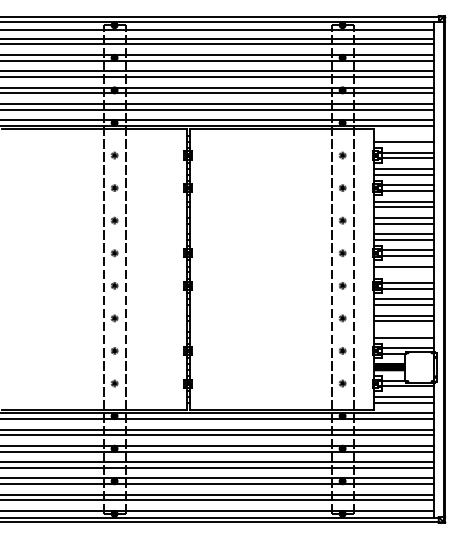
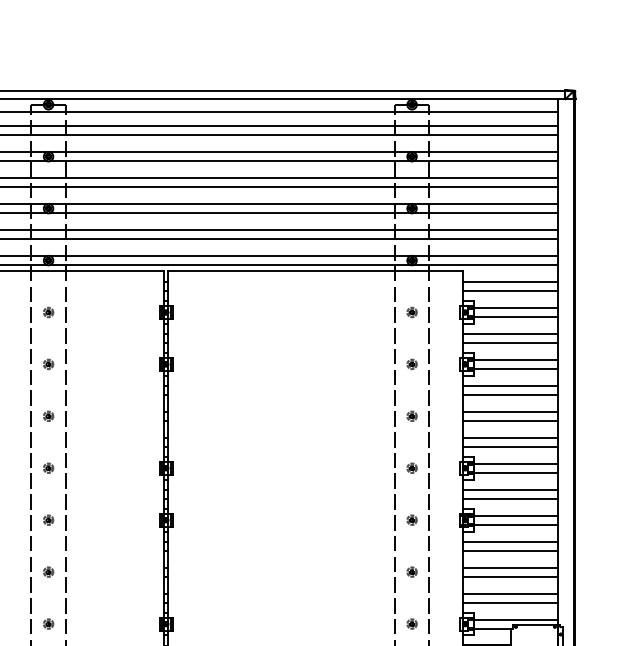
line: (404, 136) -> (510, 282), added
line: (404, 272) -> (510, 498), added
line: (404, 331) -> (510, 593), added

